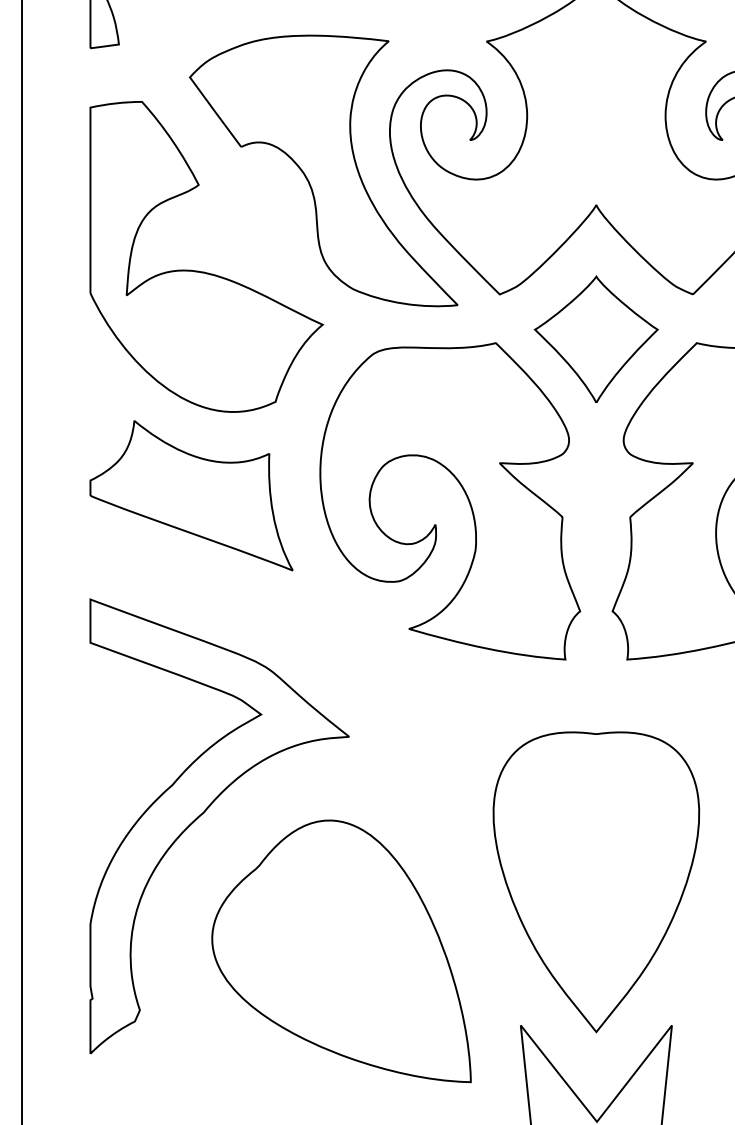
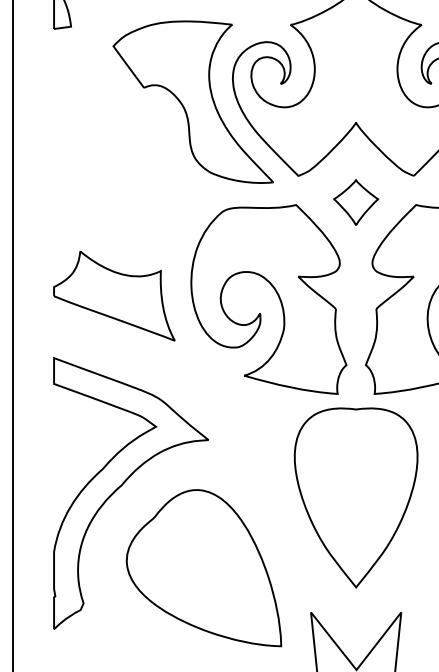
part: (203, 270) -> (121, 161), removed
part: (595, 338) -> (355, 202), size x0.6
part: (595, 881) -> (355, 497), moved

